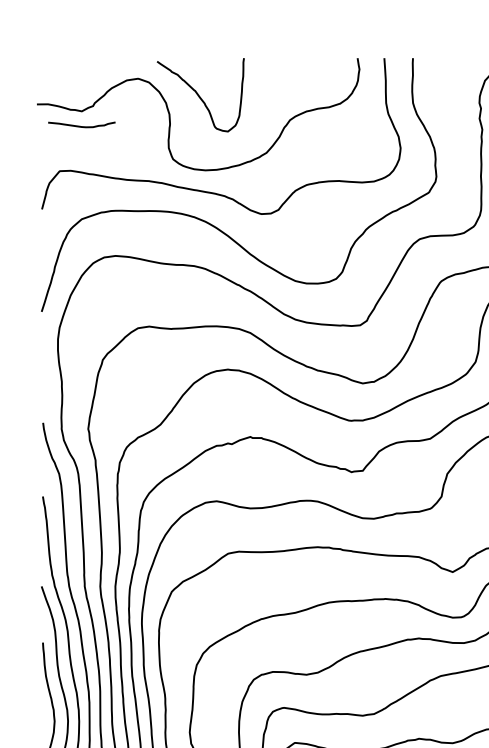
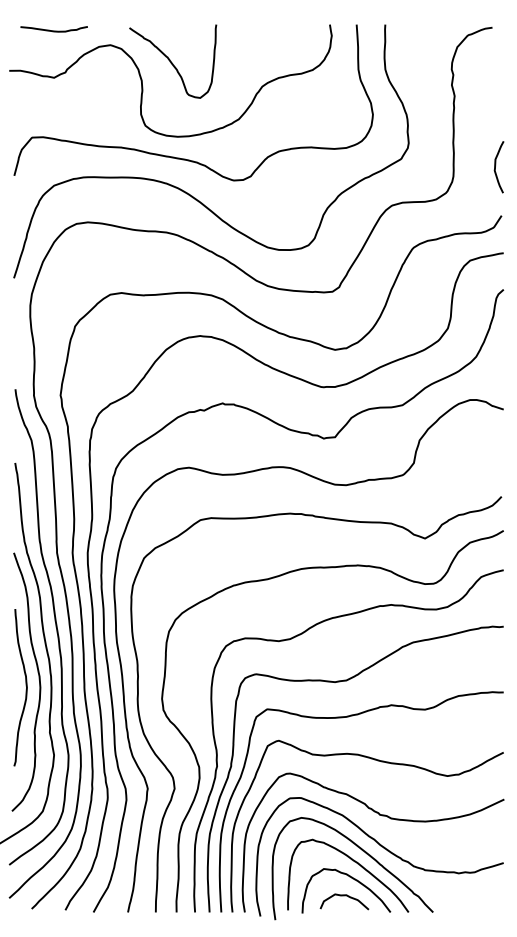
curve: (81, 126) -> (53, 30), moved

